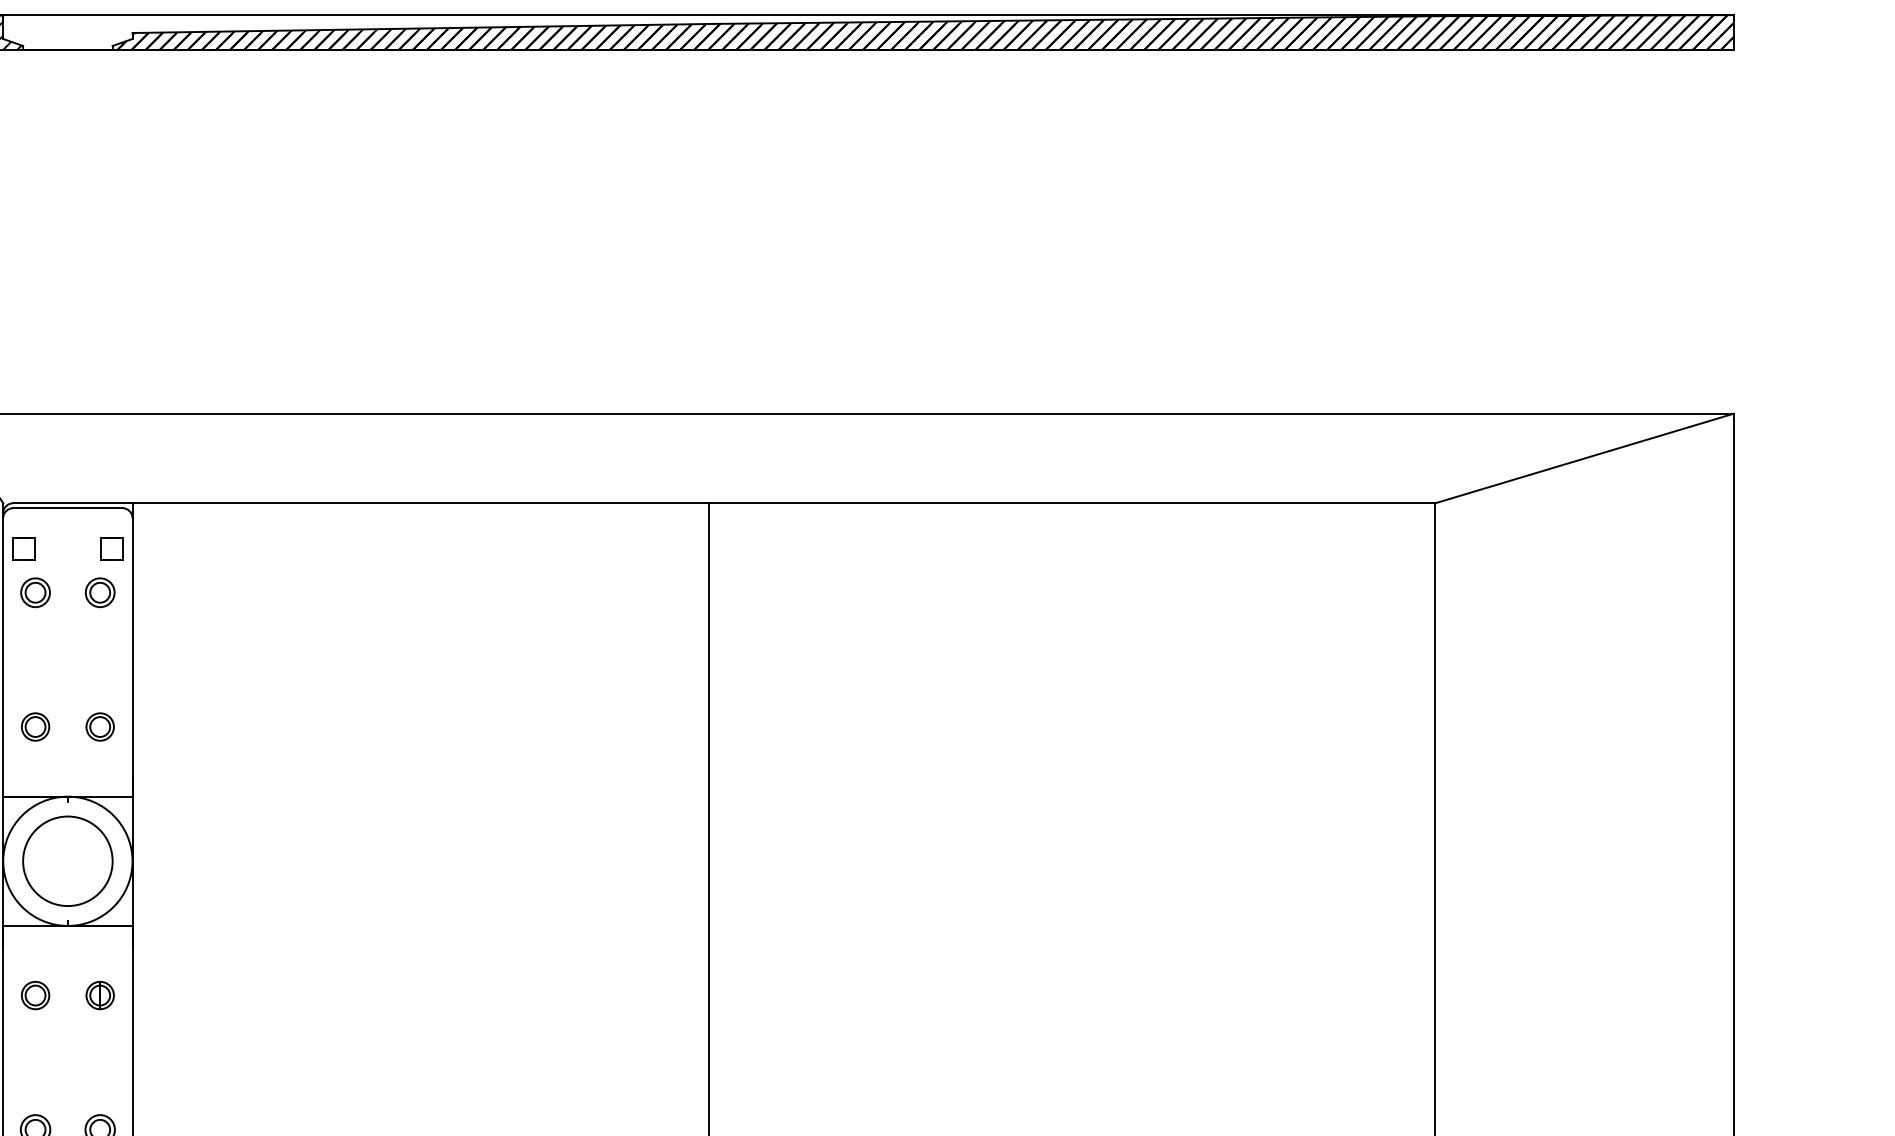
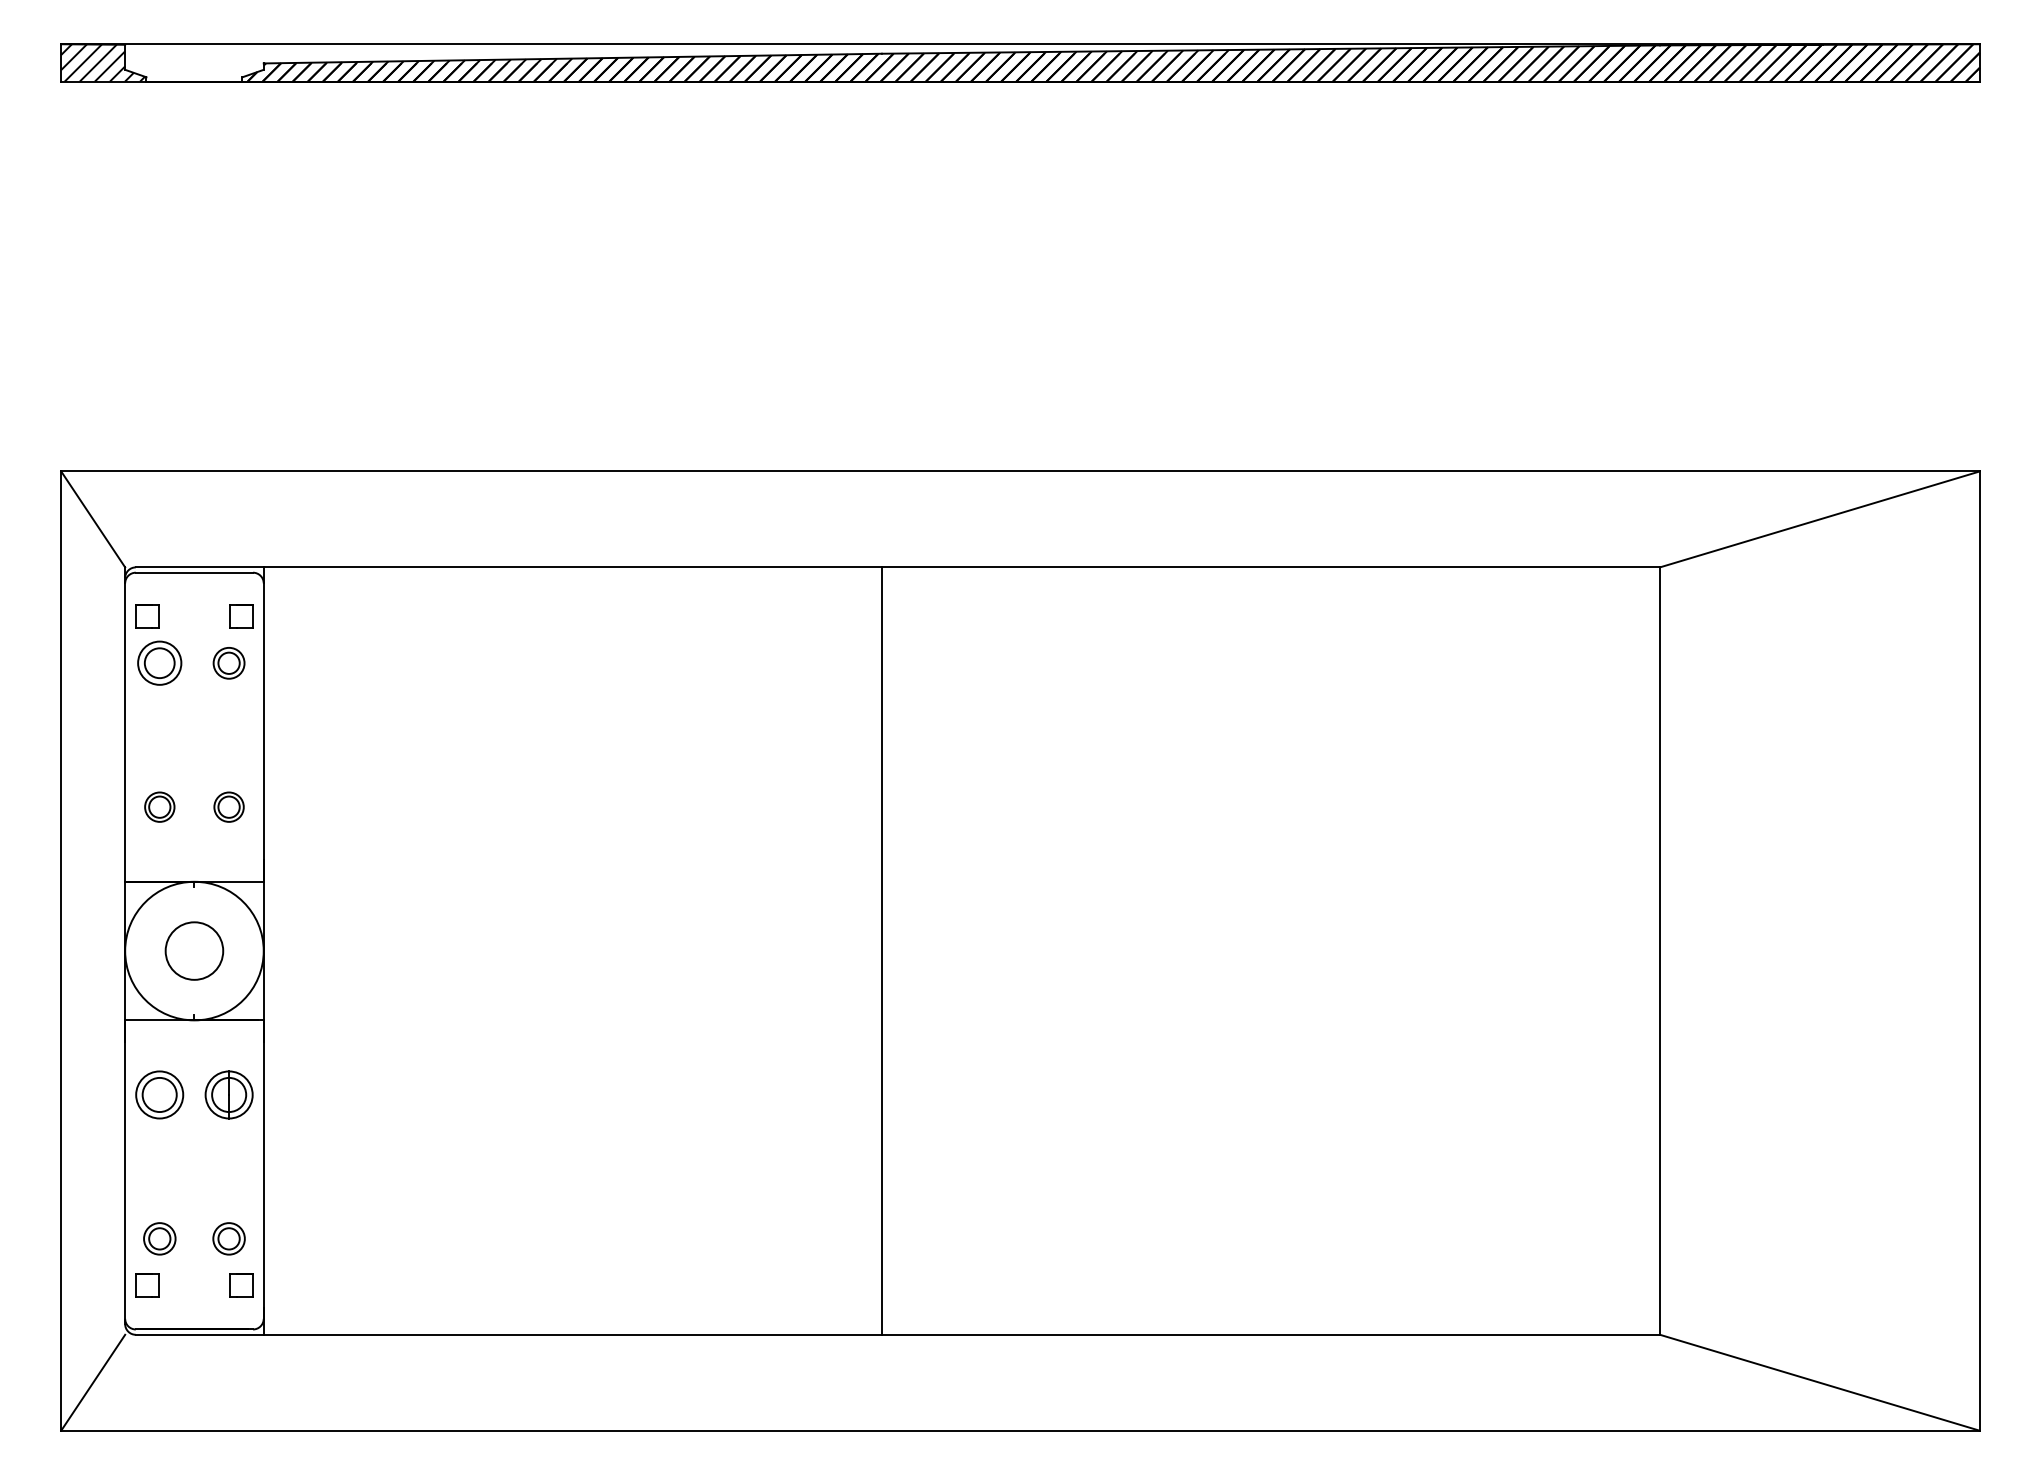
part: (35, 592) -> (159, 663), size x1.4
circle: (67, 861) -> (194, 951), size x0.6
part: (35, 995) -> (159, 1094), size x1.6
part: (99, 995) -> (228, 1094), size x1.6

